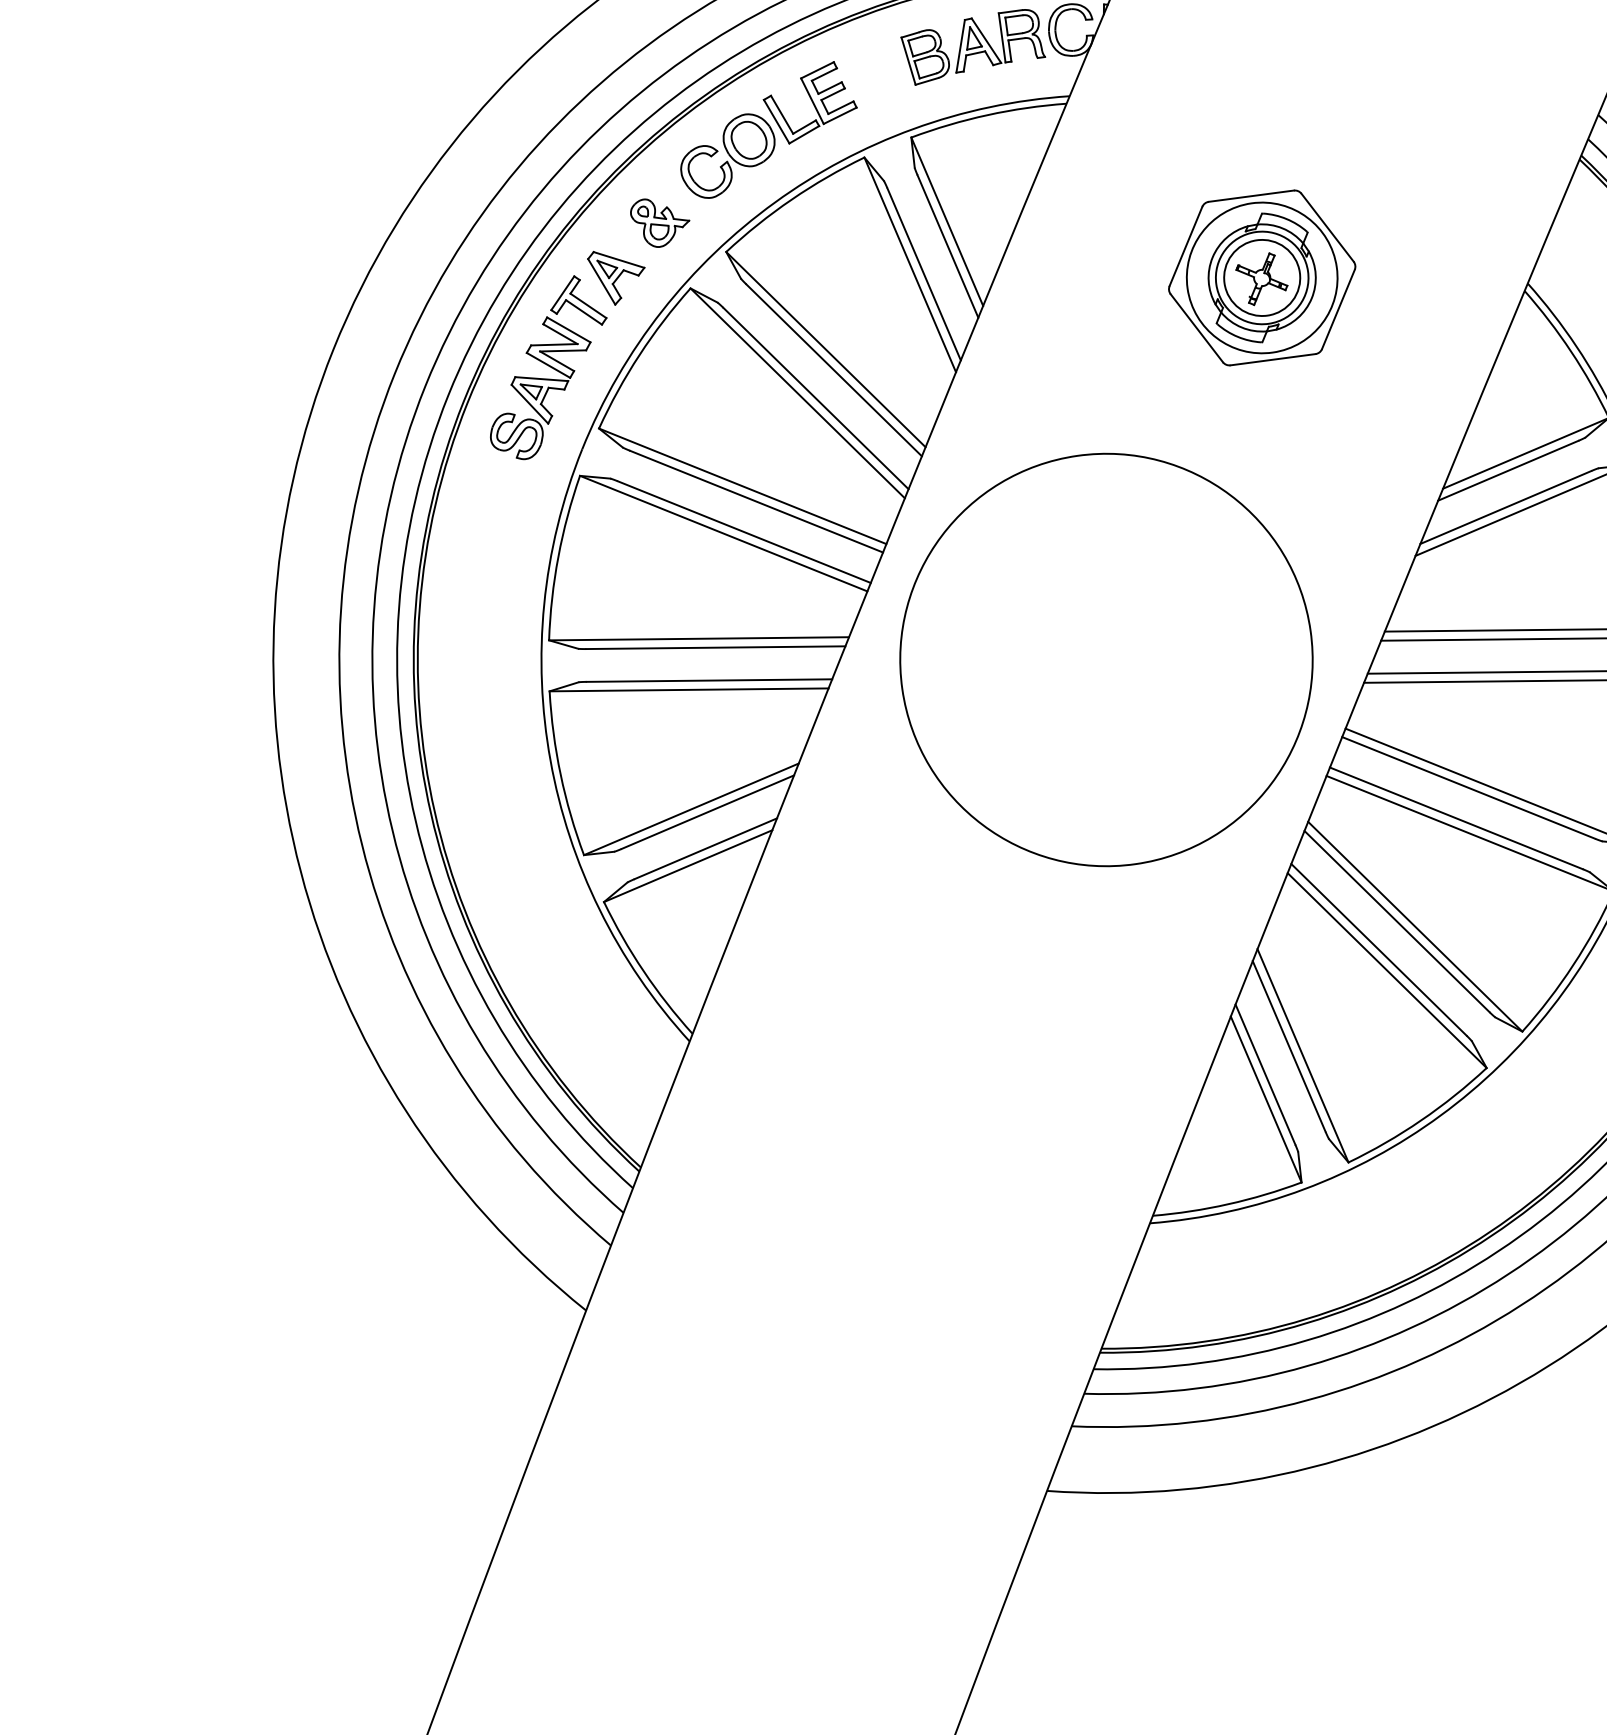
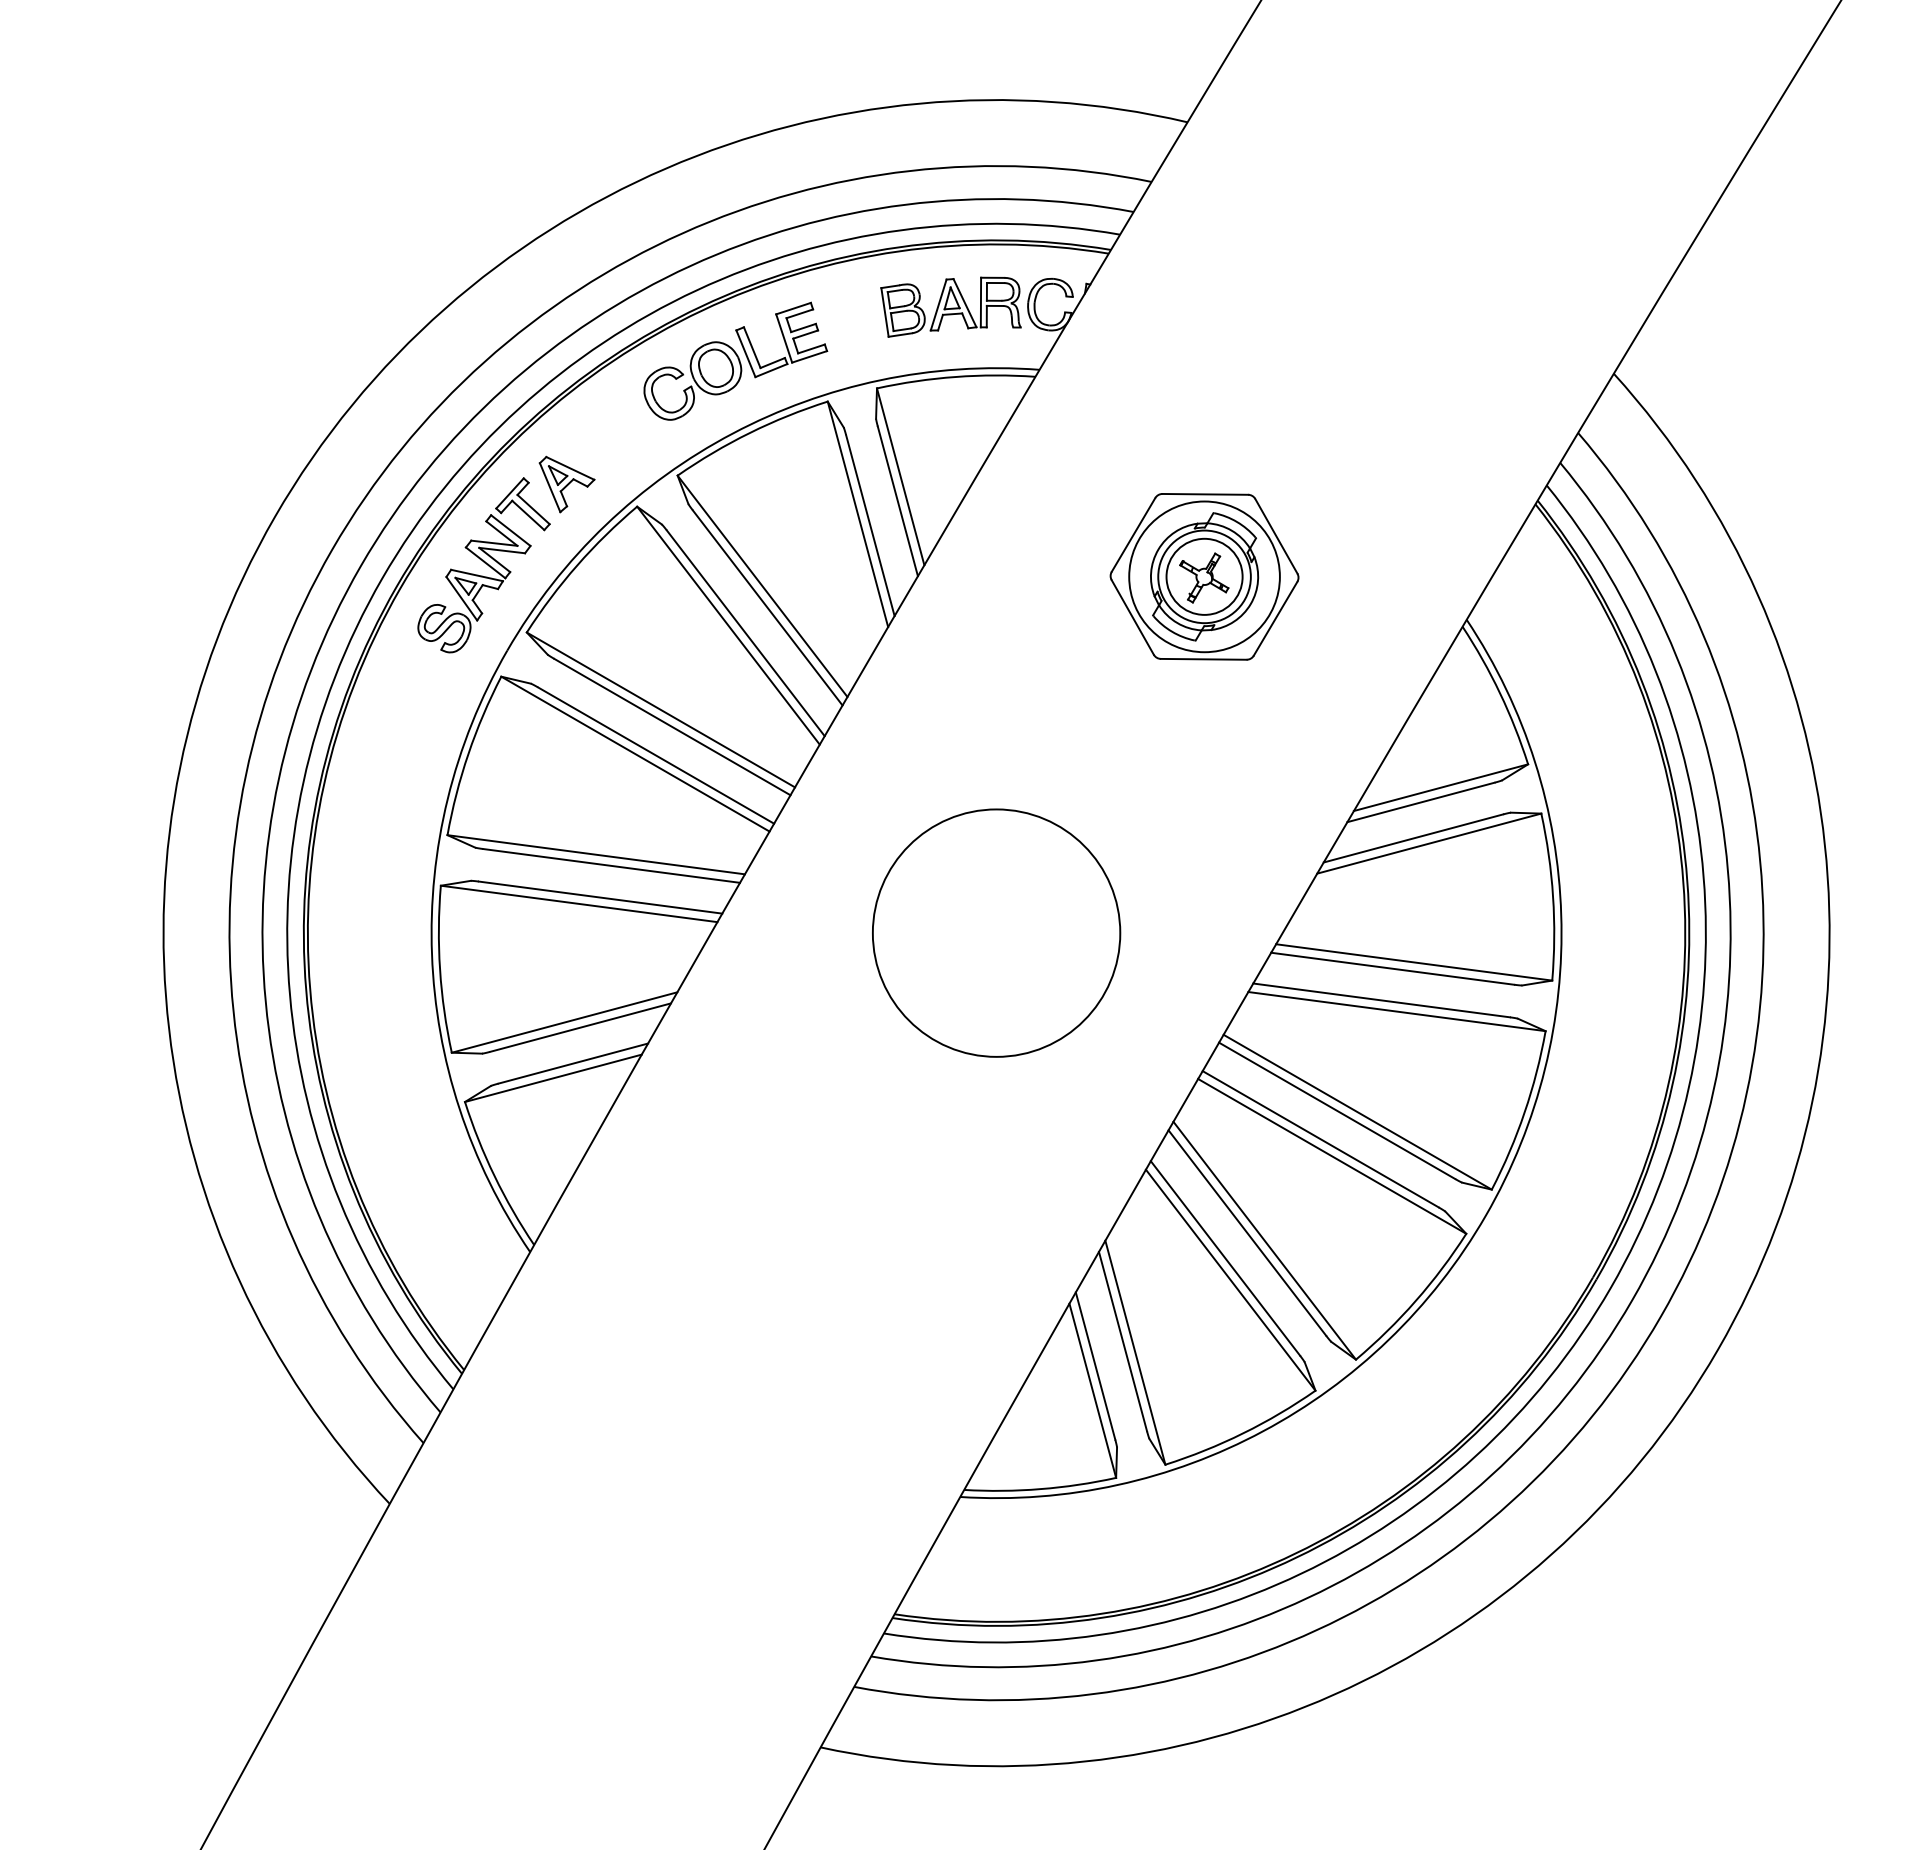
part: (660, 221) -> (616, 436), removed
circle: (1106, 659) -> (996, 932), size x0.6

